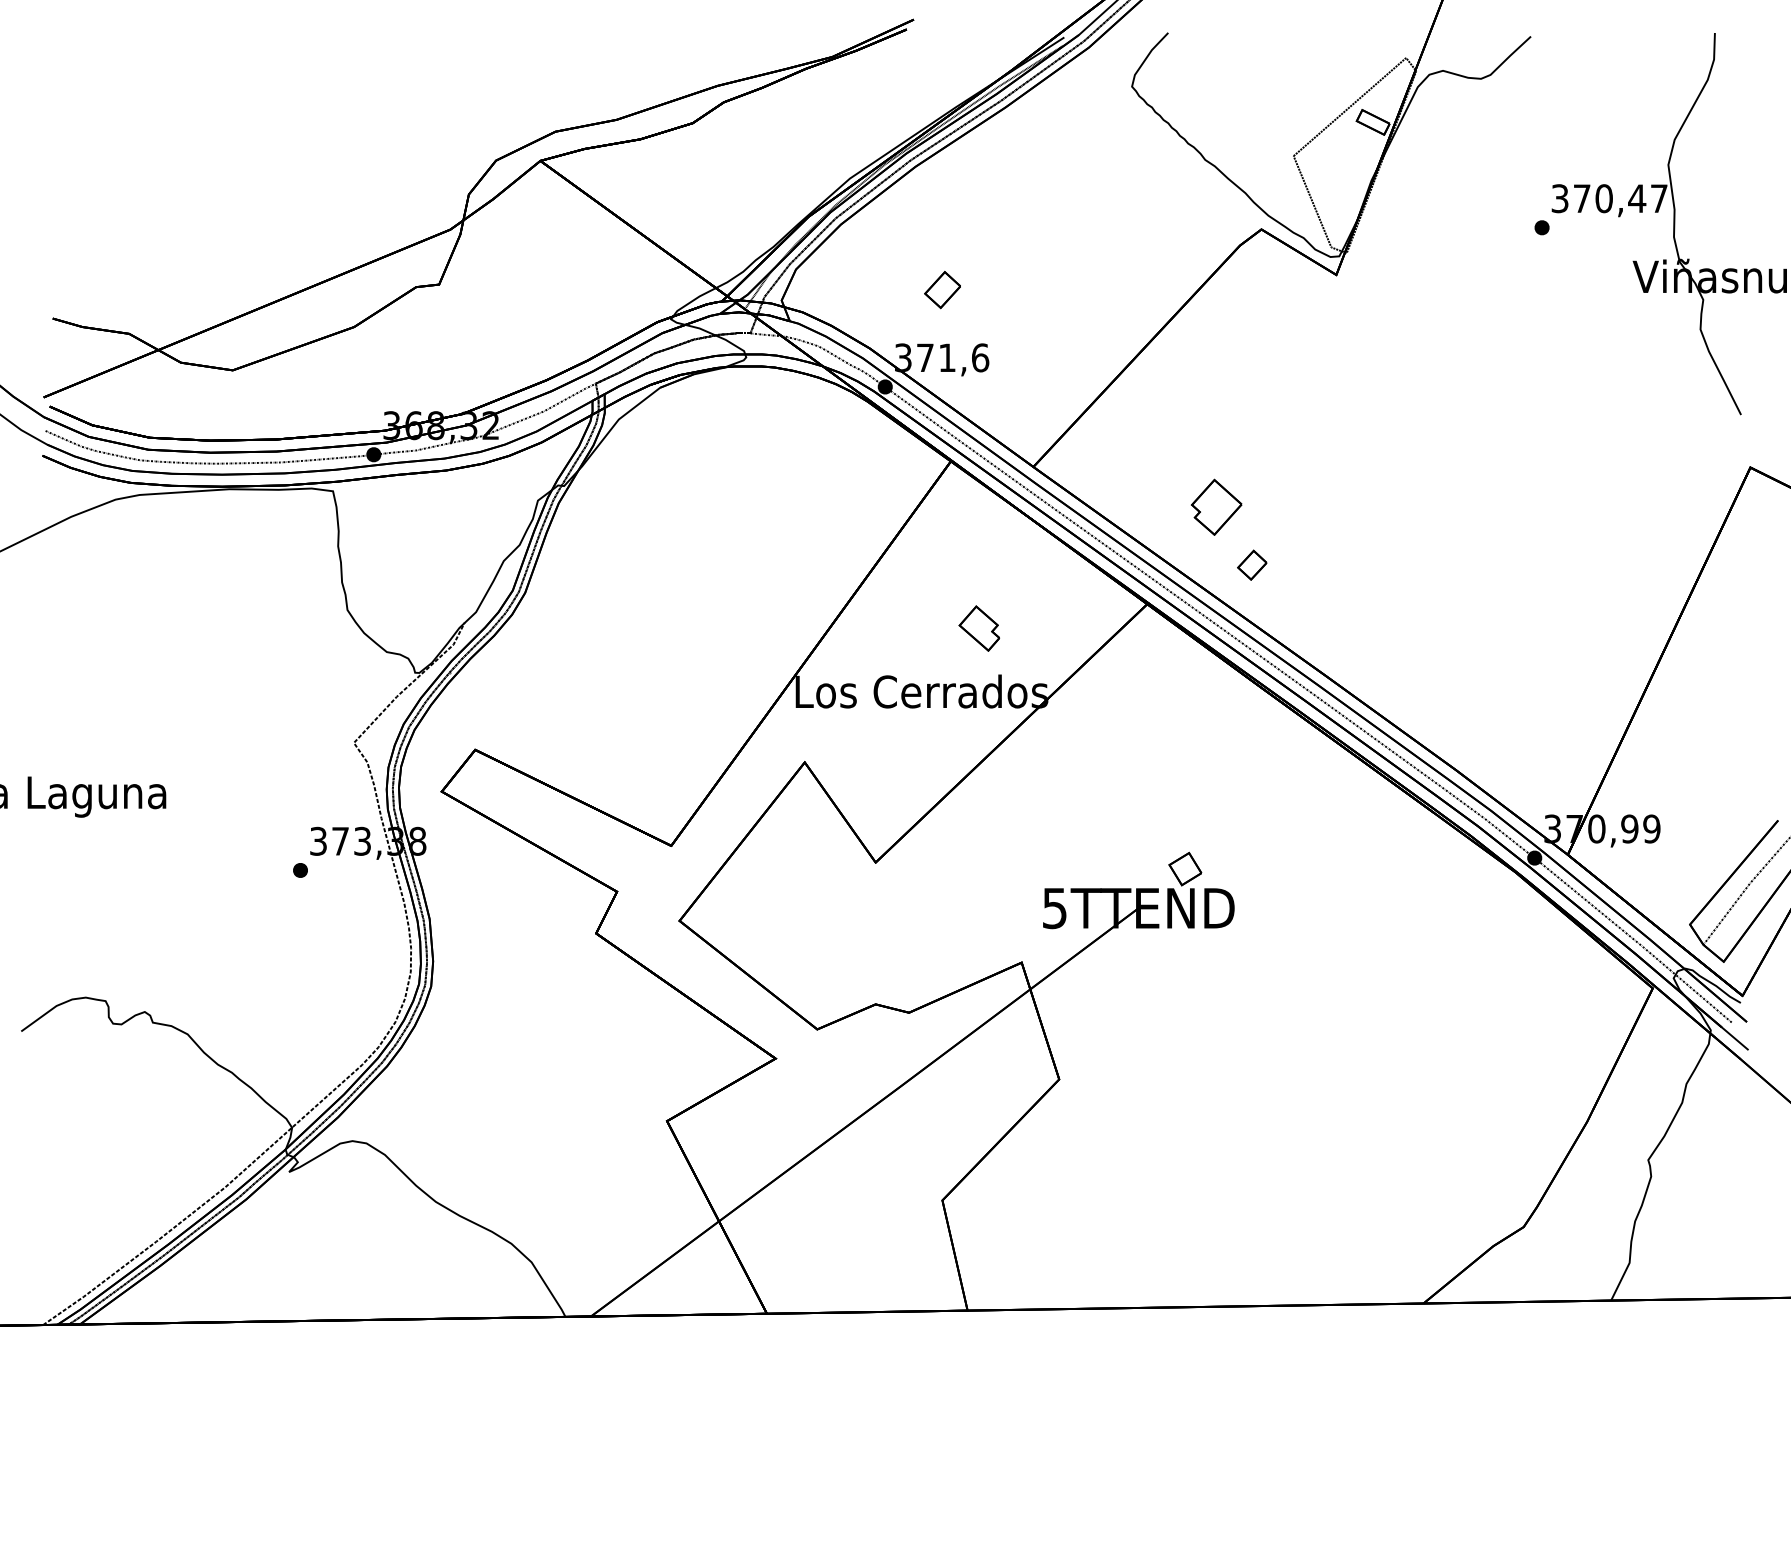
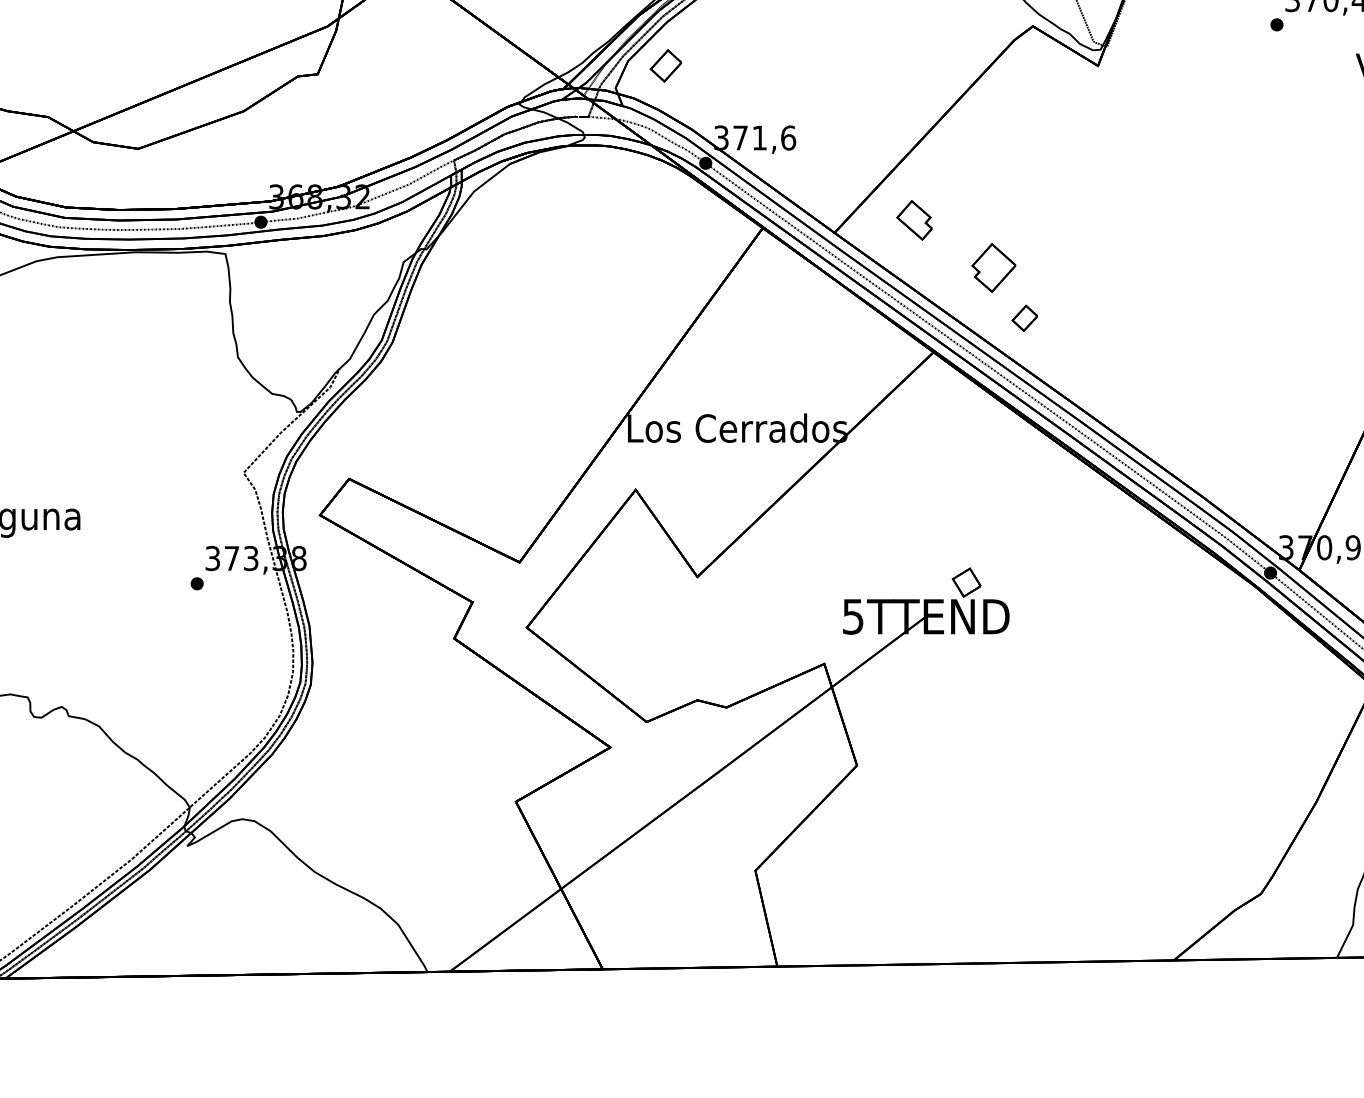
part: (942, 290) -> (665, 66), moved
part: (978, 628) -> (913, 220), moved

